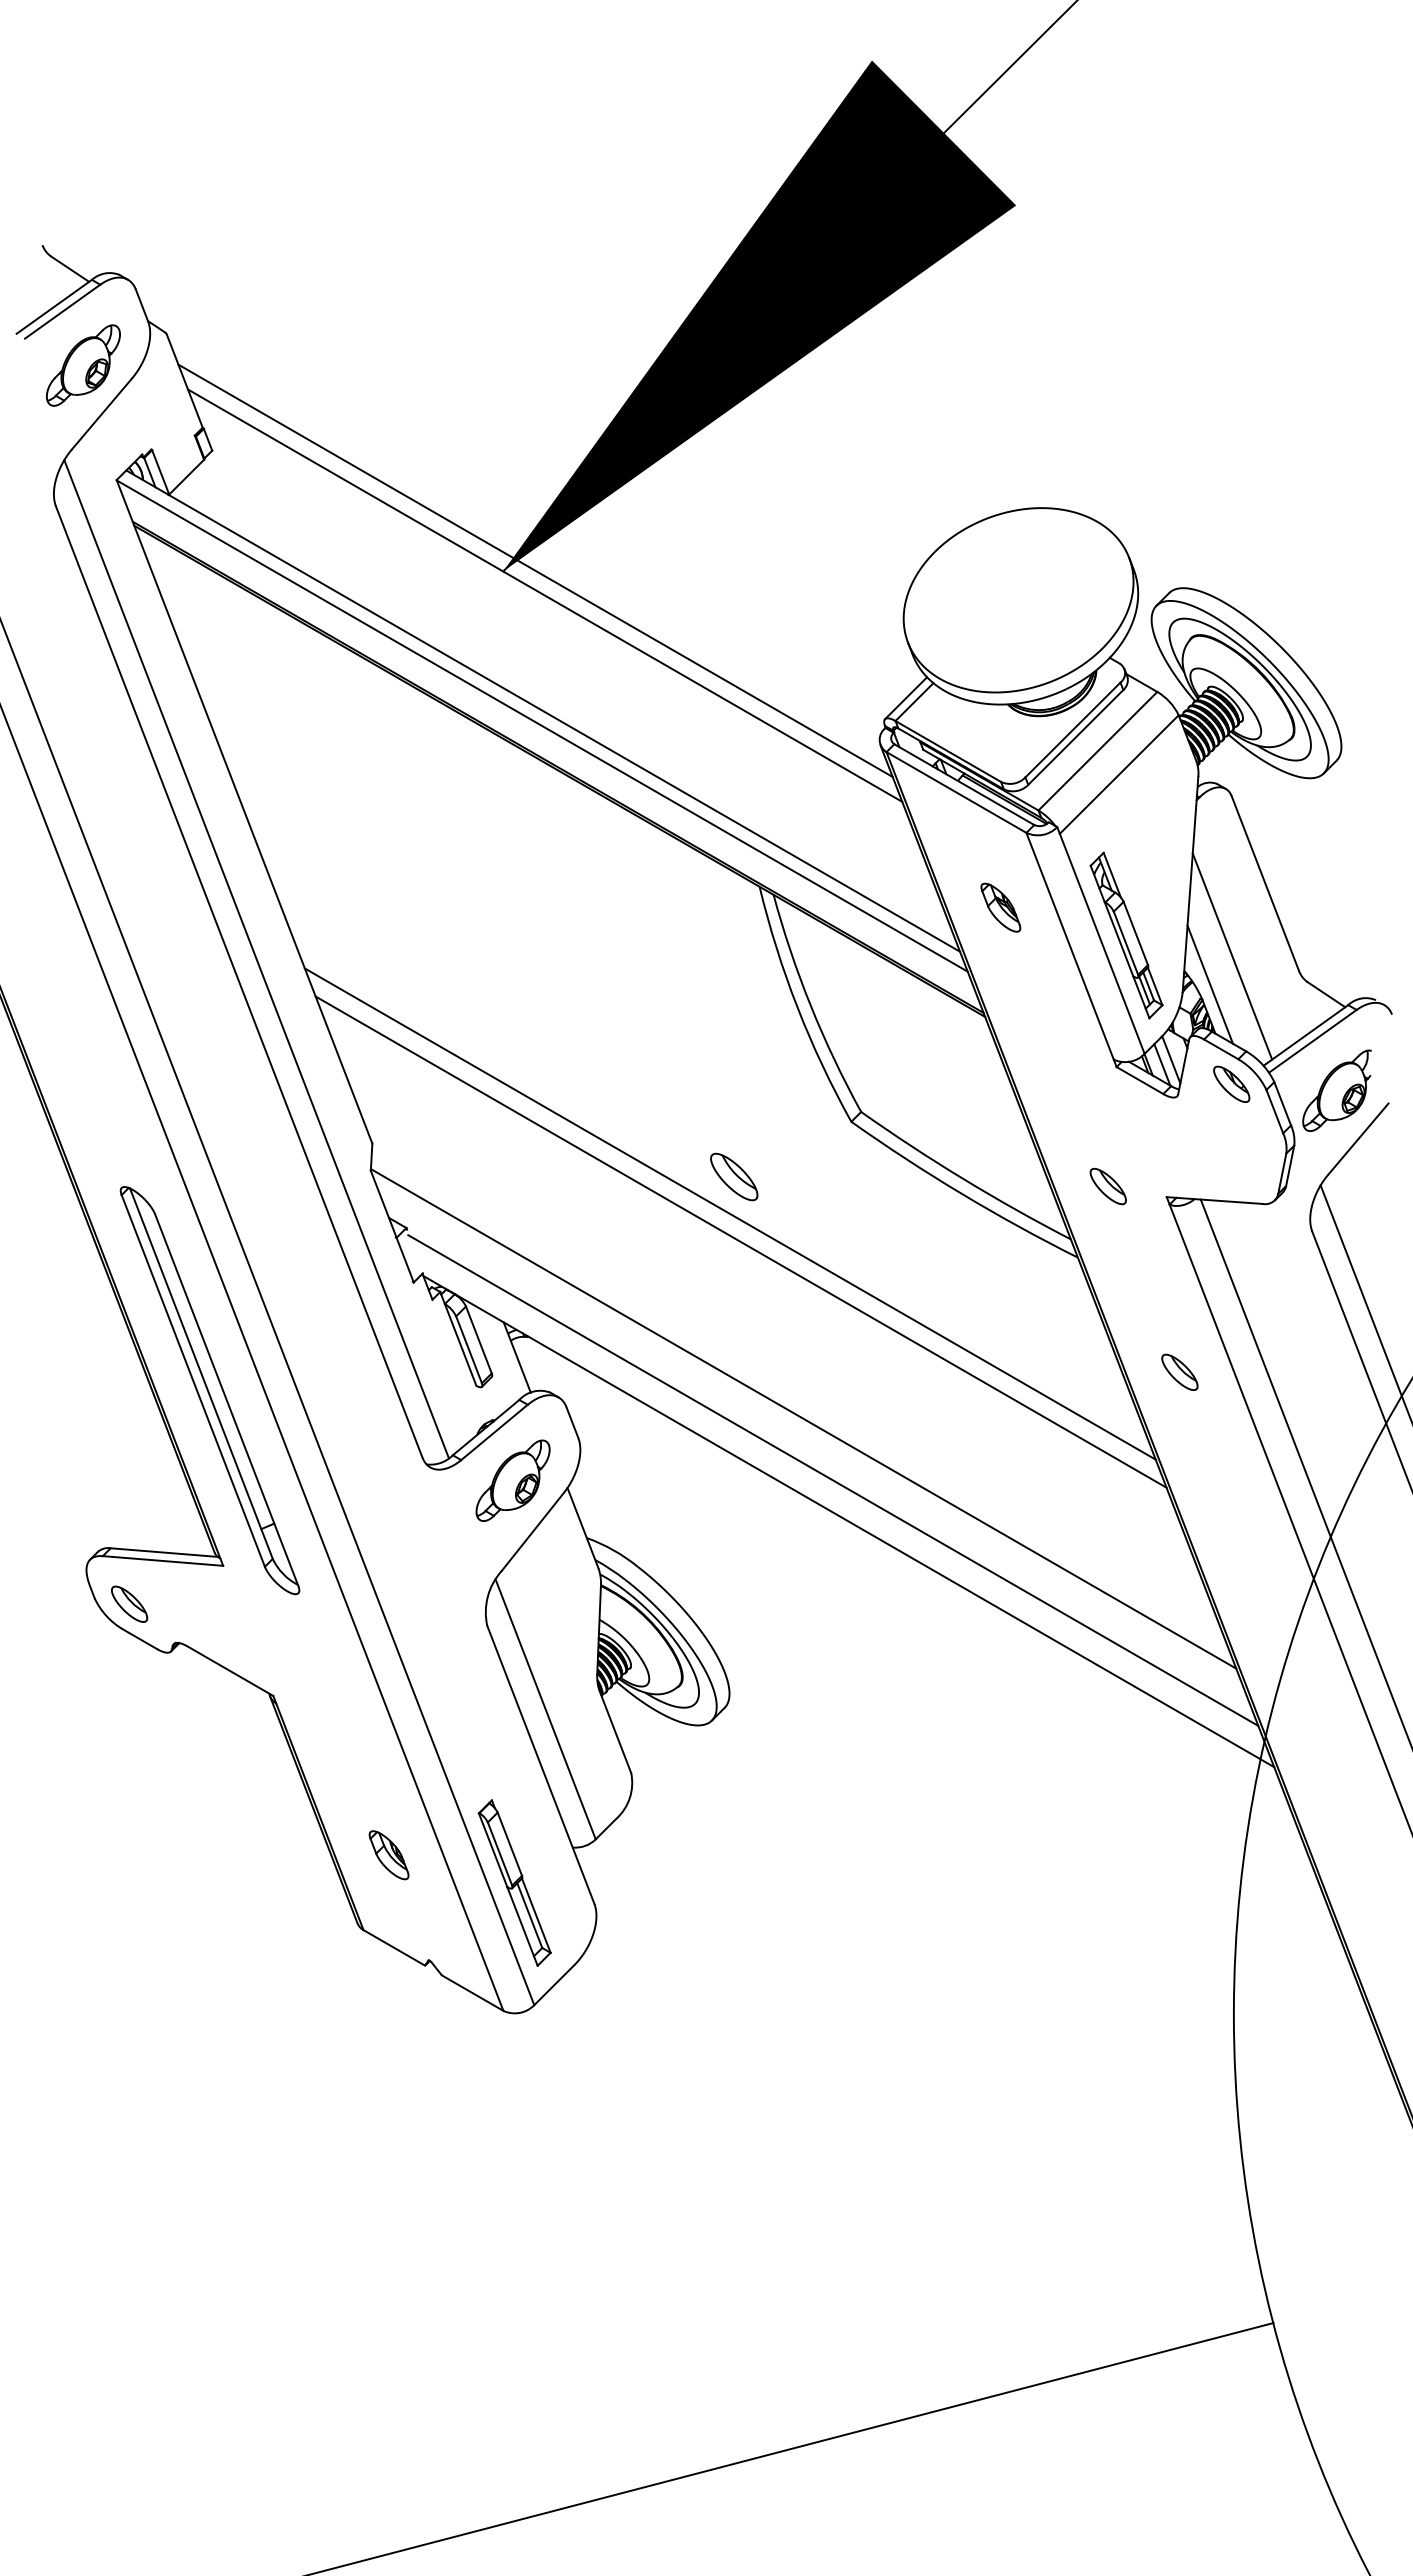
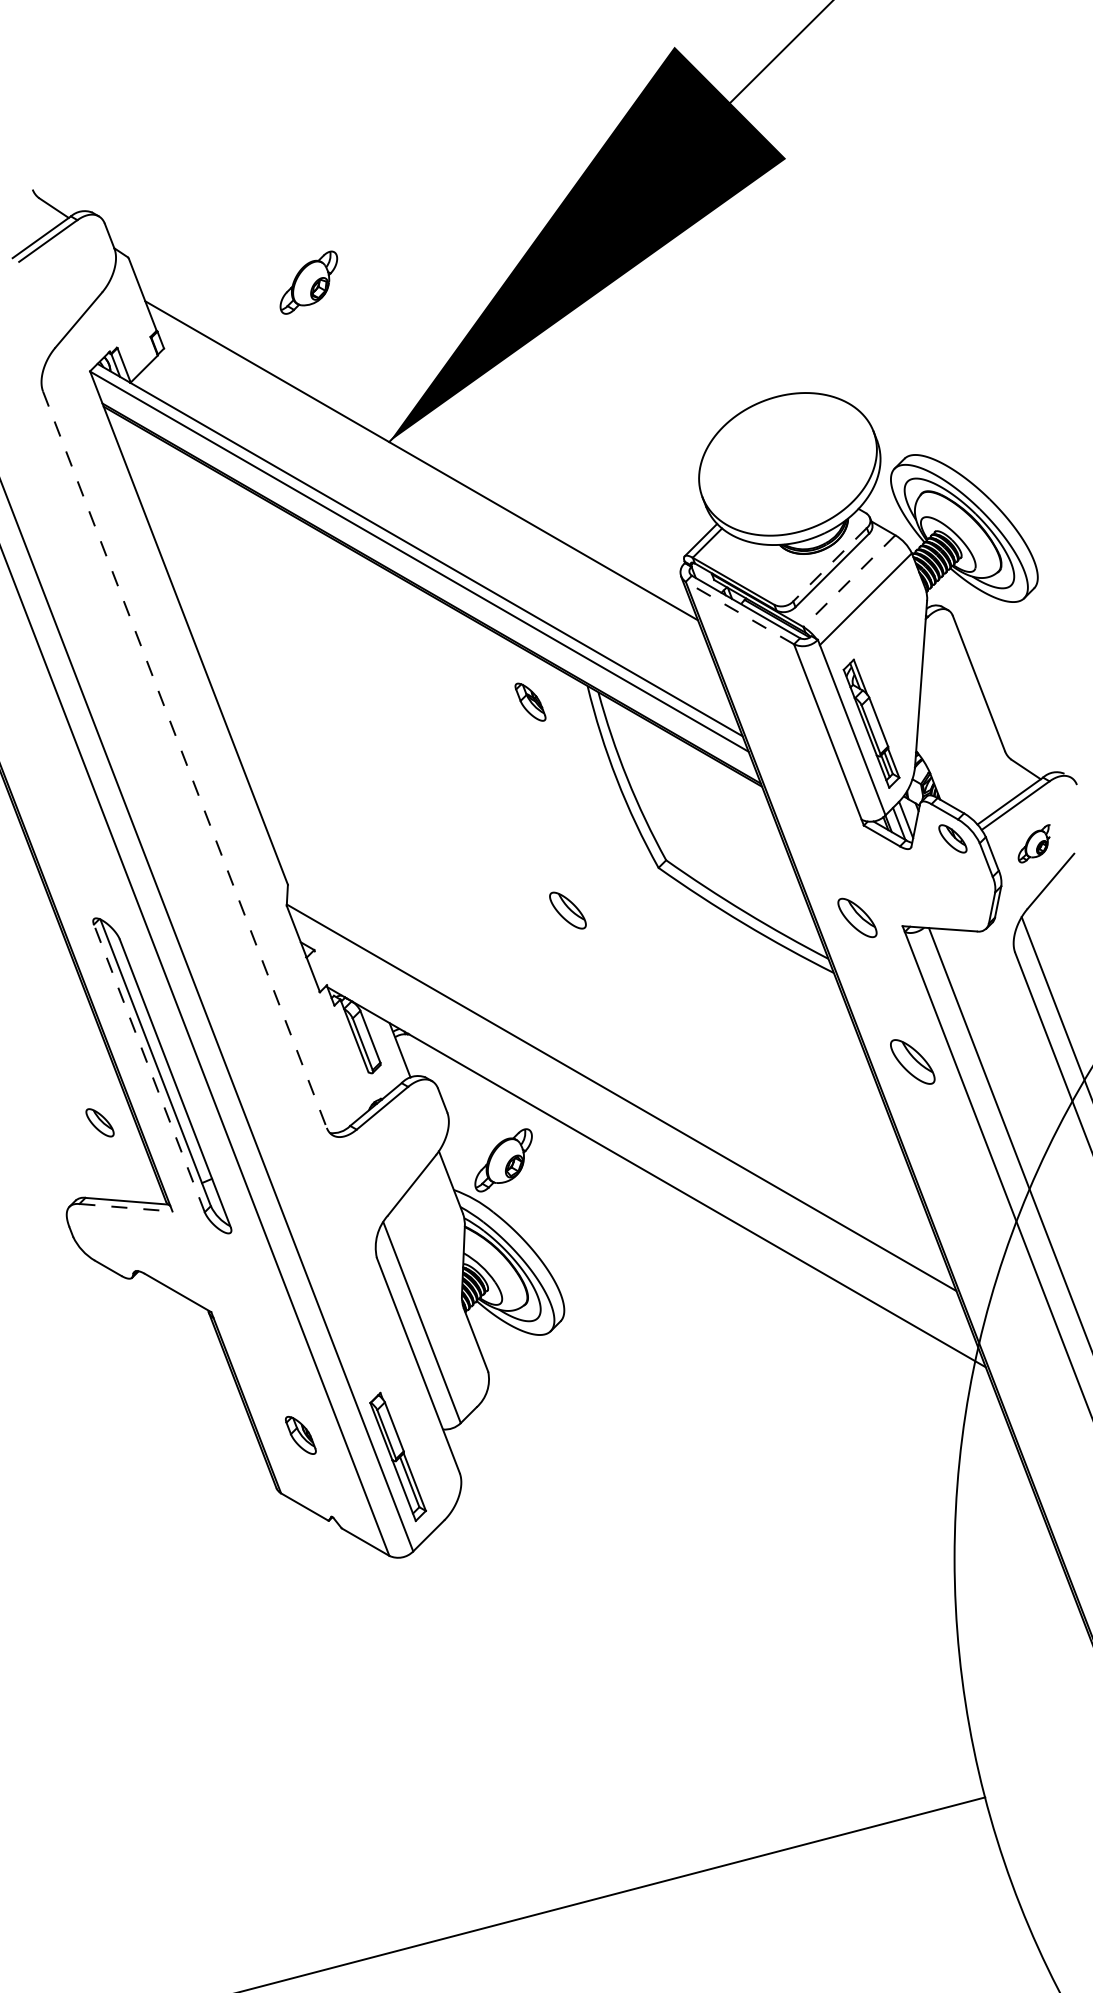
part: (83, 365) -> (308, 282), moved
line: (535, 570) -> (414, 441), removed
line: (1072, 730) -> (829, 565), solid -> dashed
line: (1097, 751) -> (849, 581), solid -> dashed
line: (956, 792) -> (739, 613), solid -> dashed
part: (1000, 907) -> (530, 702), moved
line: (1232, 956) -> (953, 739), removed
line: (256, 959) -> (198, 742), removed
line: (239, 982) -> (185, 760), solid -> dashed
line: (1210, 984) -> (936, 761), removed
part: (1336, 1090) -> (1033, 843), size x0.6
part: (1107, 1186) -> (856, 917), size x1.4
line: (729, 1213) -> (564, 938), removed
line: (740, 1241) -> (572, 960), removed
part: (1179, 1371) -> (912, 1061), size x1.6
line: (193, 1380) -> (149, 1068), solid -> dashed
part: (512, 1480) -> (503, 1160), moved
line: (833, 1480) -> (644, 1145), removed
line: (163, 1561) -> (126, 1208), solid -> dashed
part: (129, 1603) -> (100, 1122), moved

